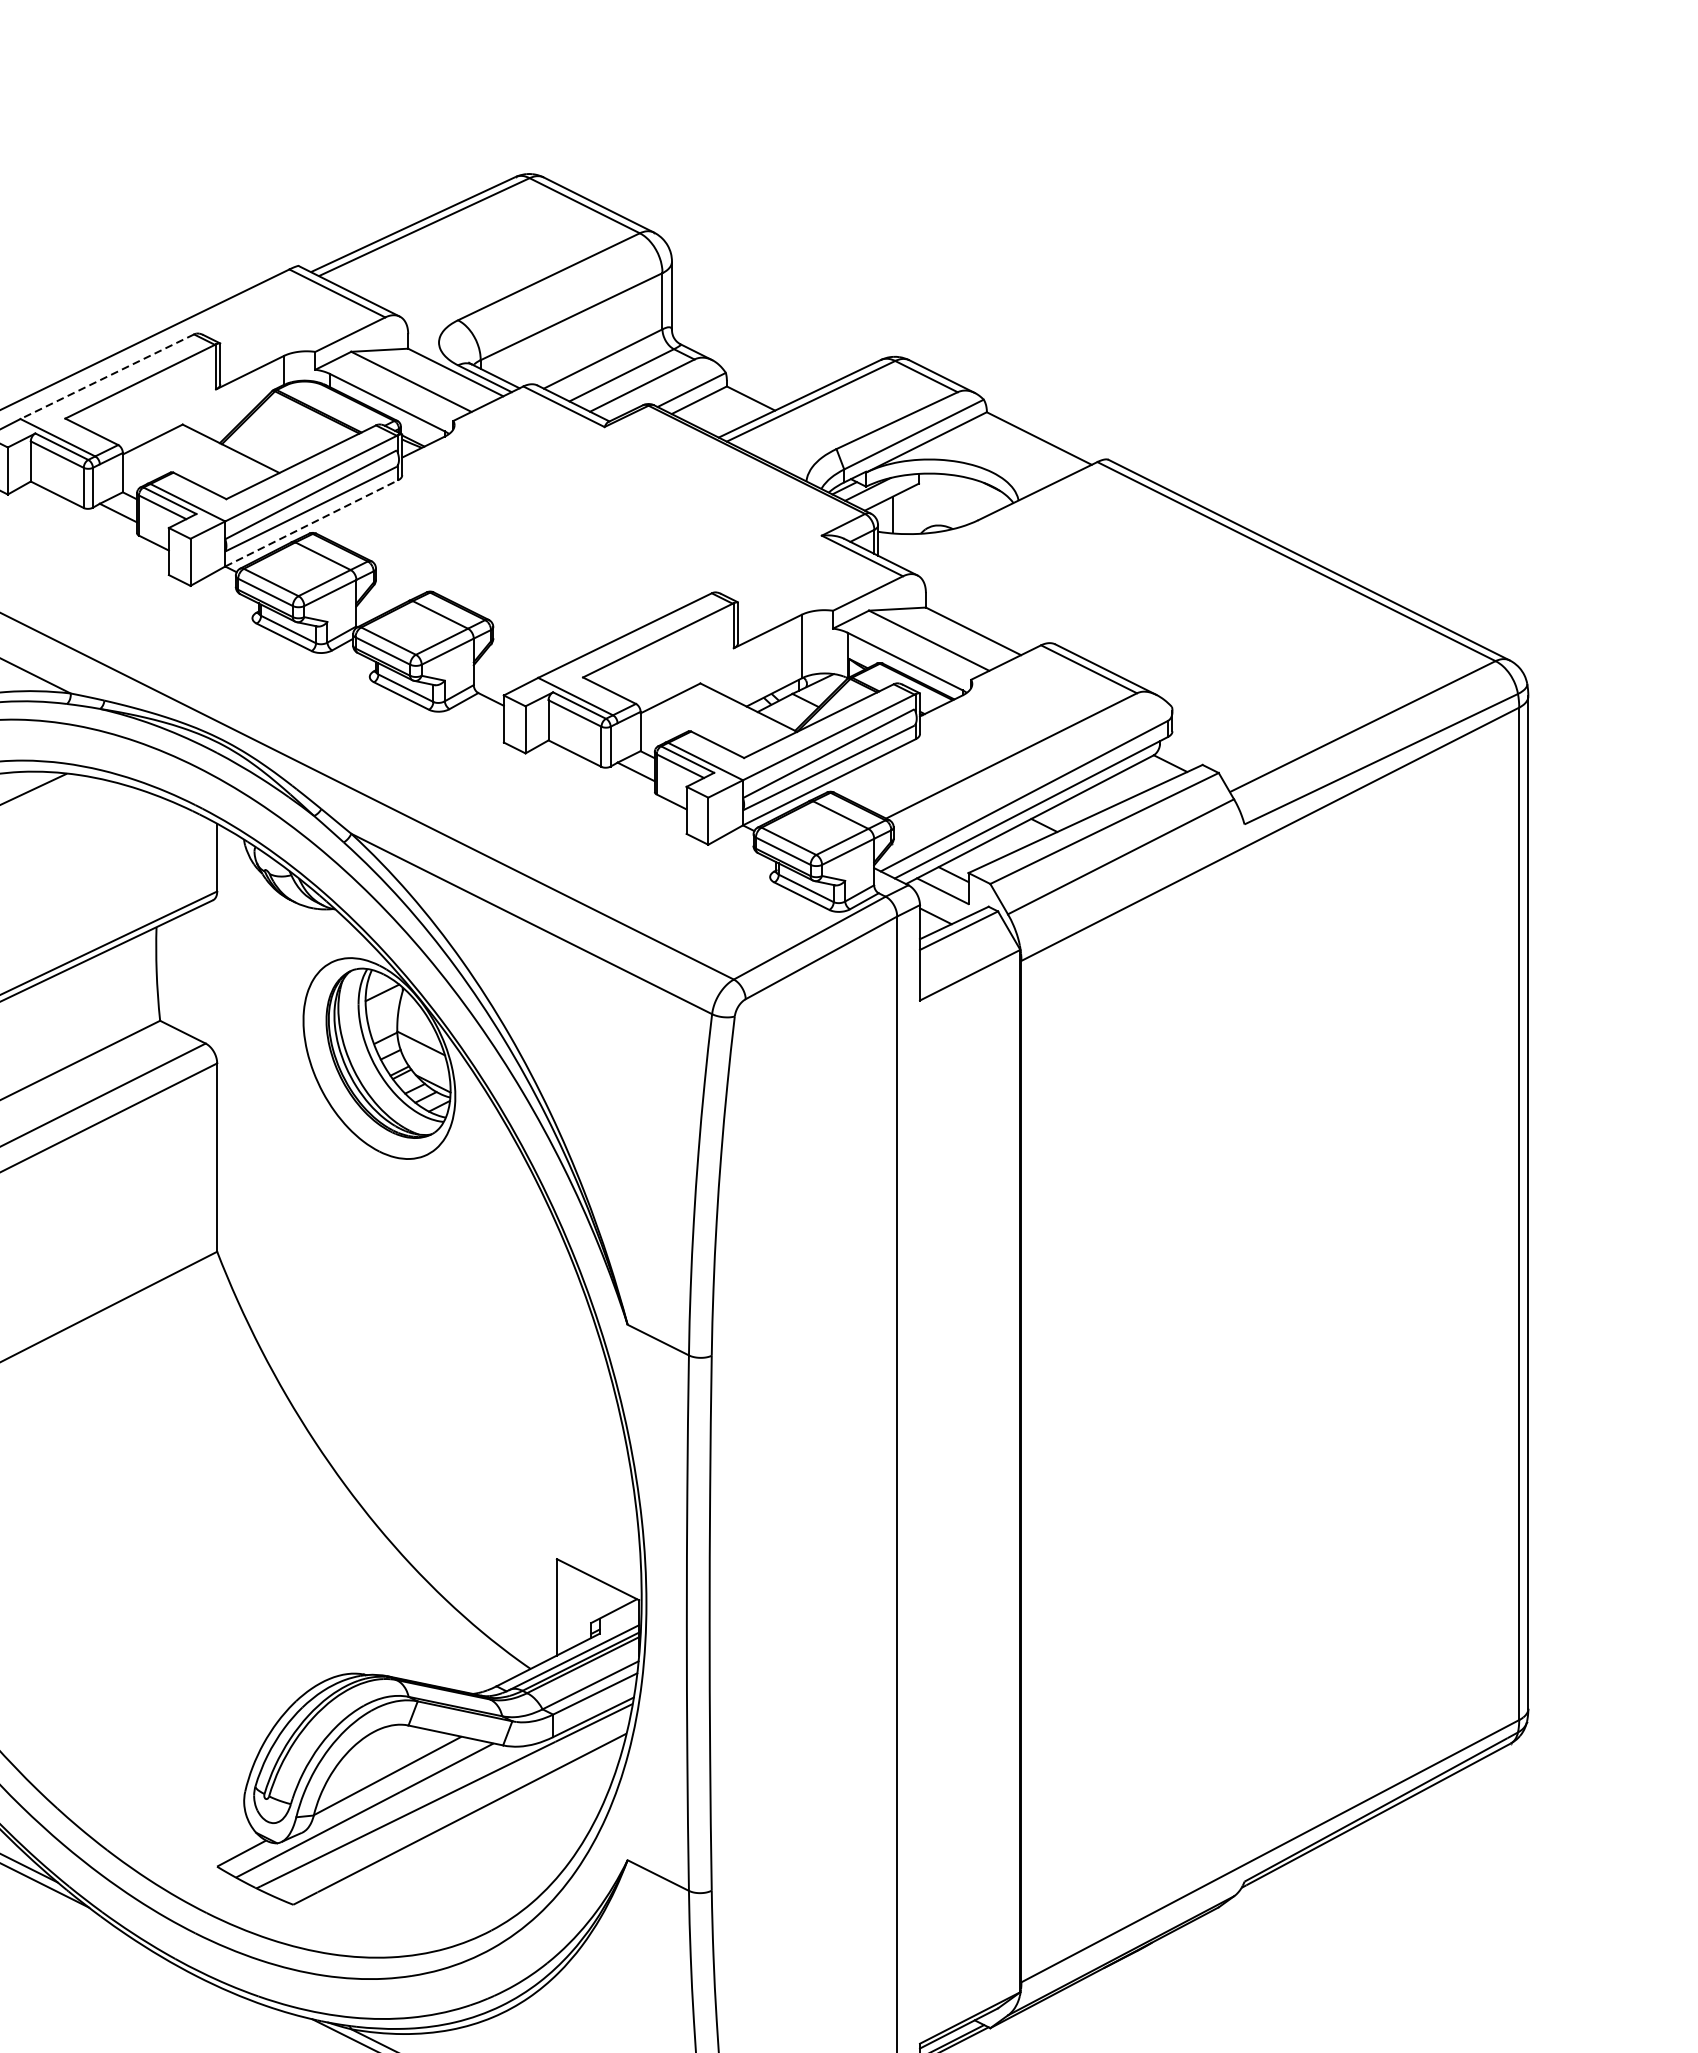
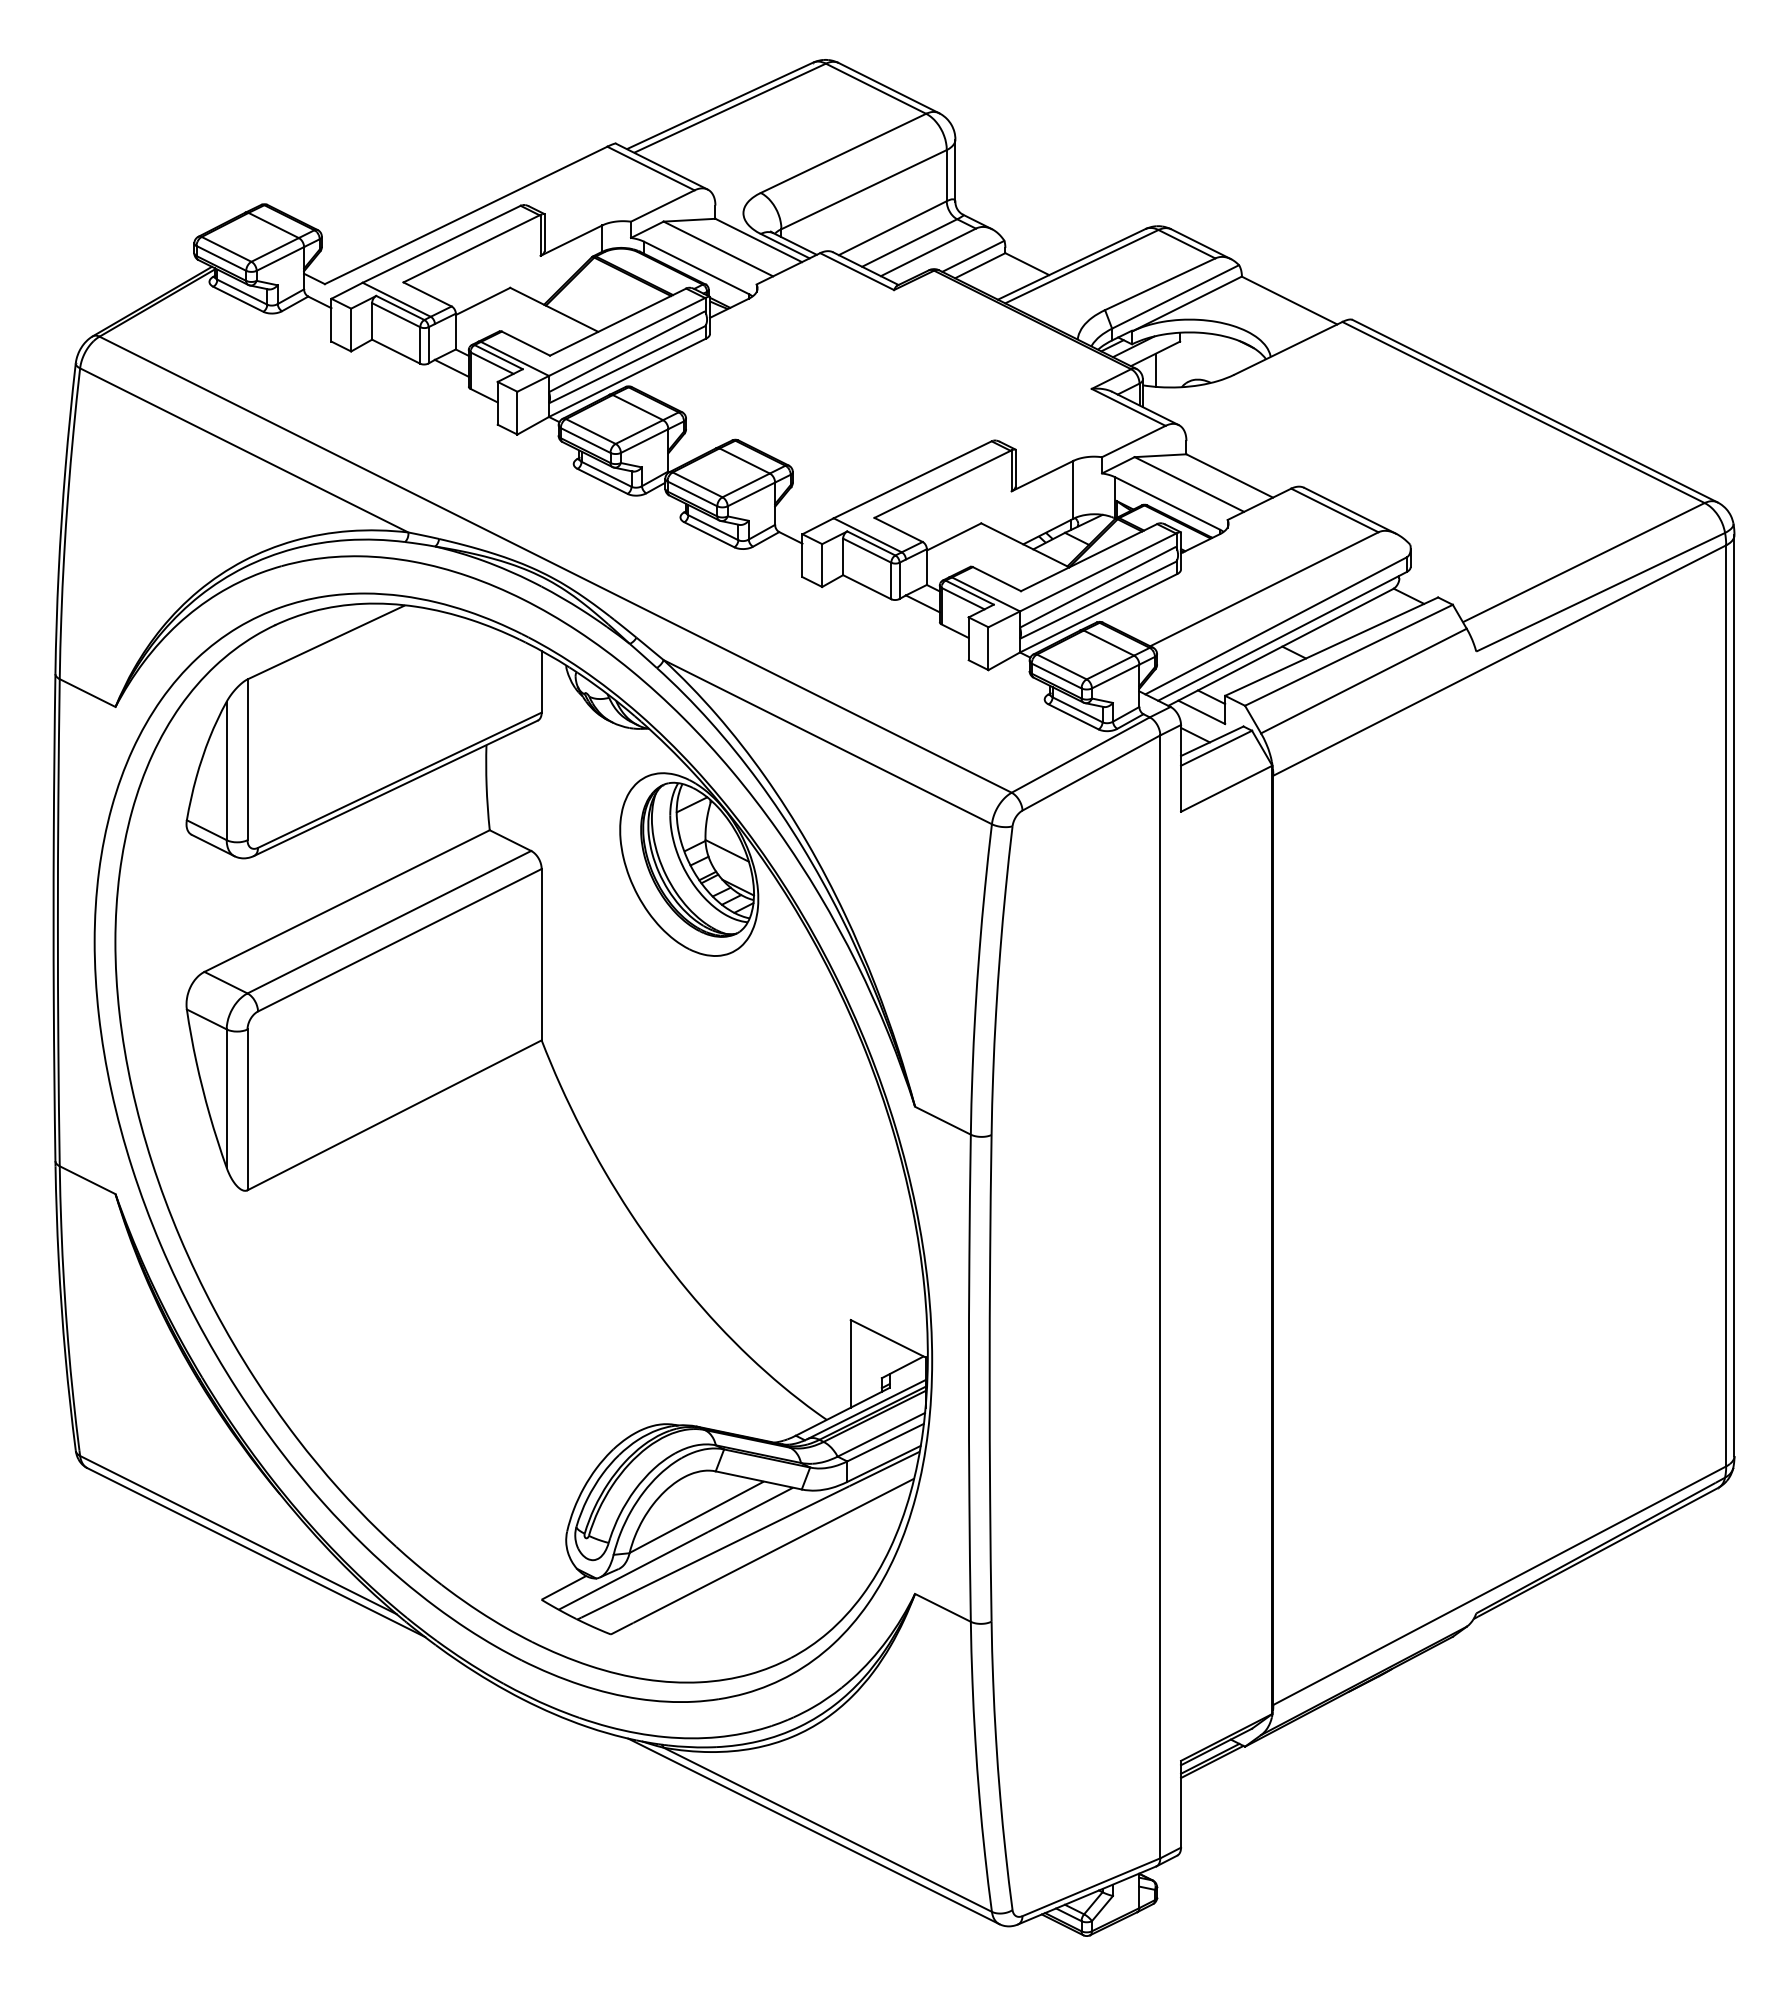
line: (107, 376) -> (441, 244), dashed -> solid
line: (311, 523) -> (627, 377), dashed -> solid

